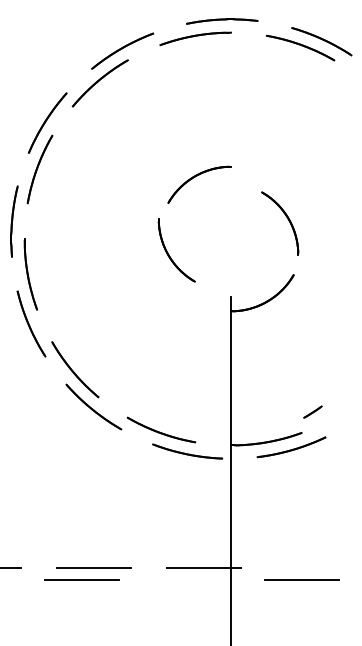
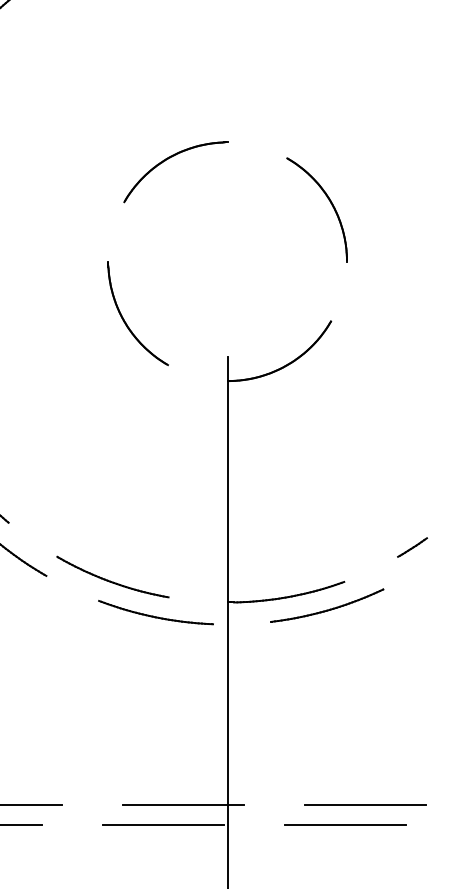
part: (287, 219) -> (329, 203), moved
part: (169, 254) -> (126, 320), moved
line: (312, 411) -> (411, 546), moved
line: (313, 568) -> (363, 805), added
line: (191, 580) -> (162, 825), added

